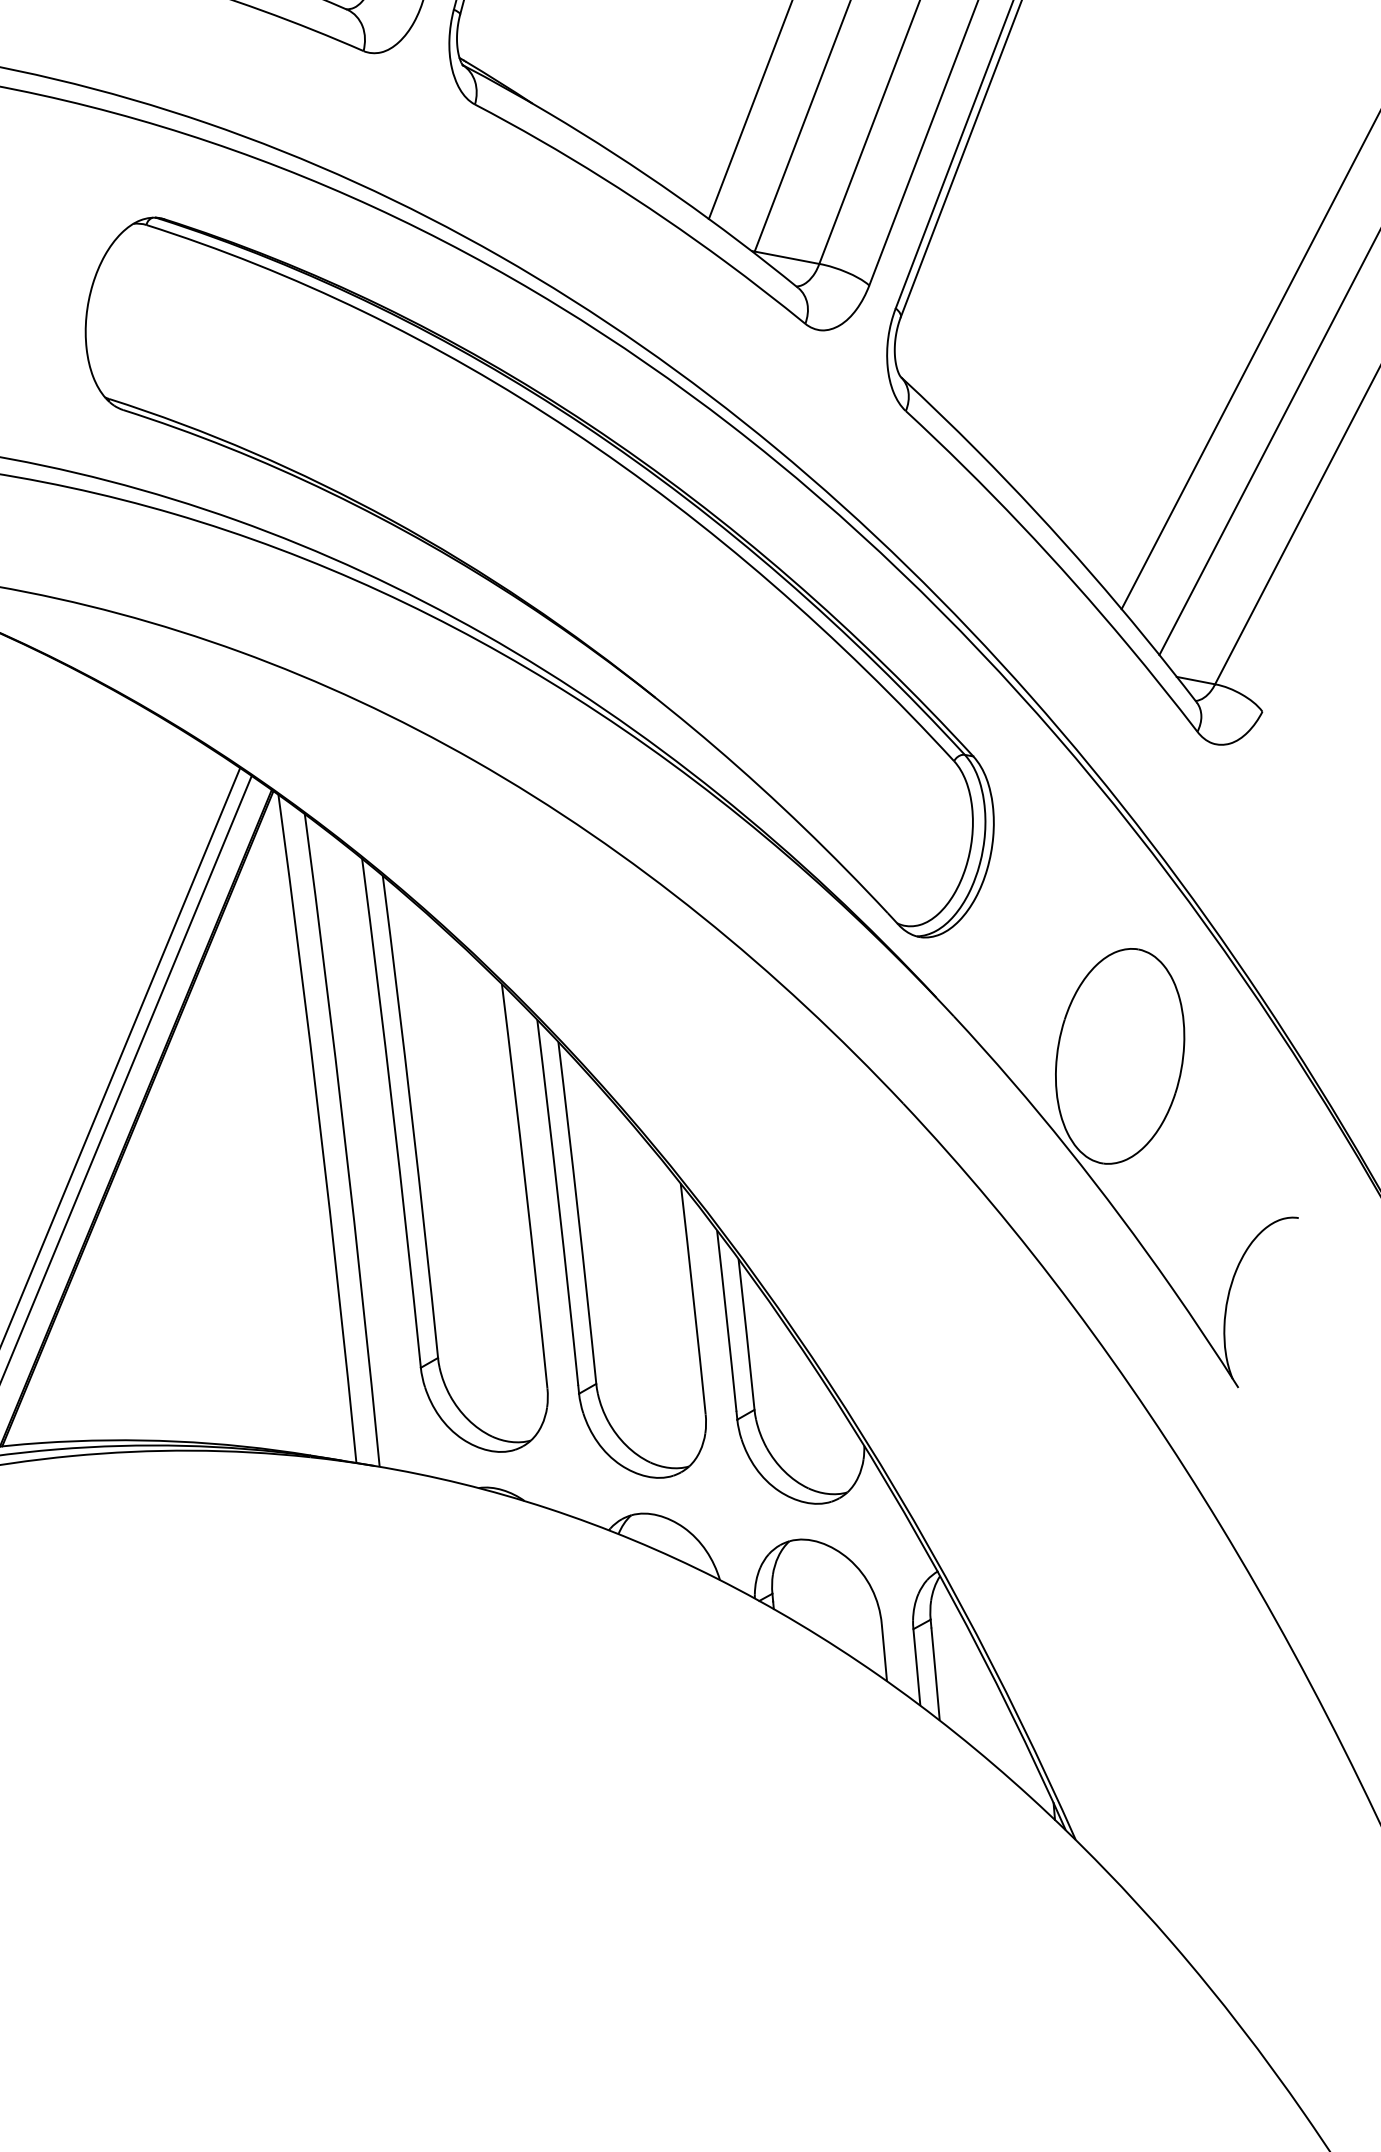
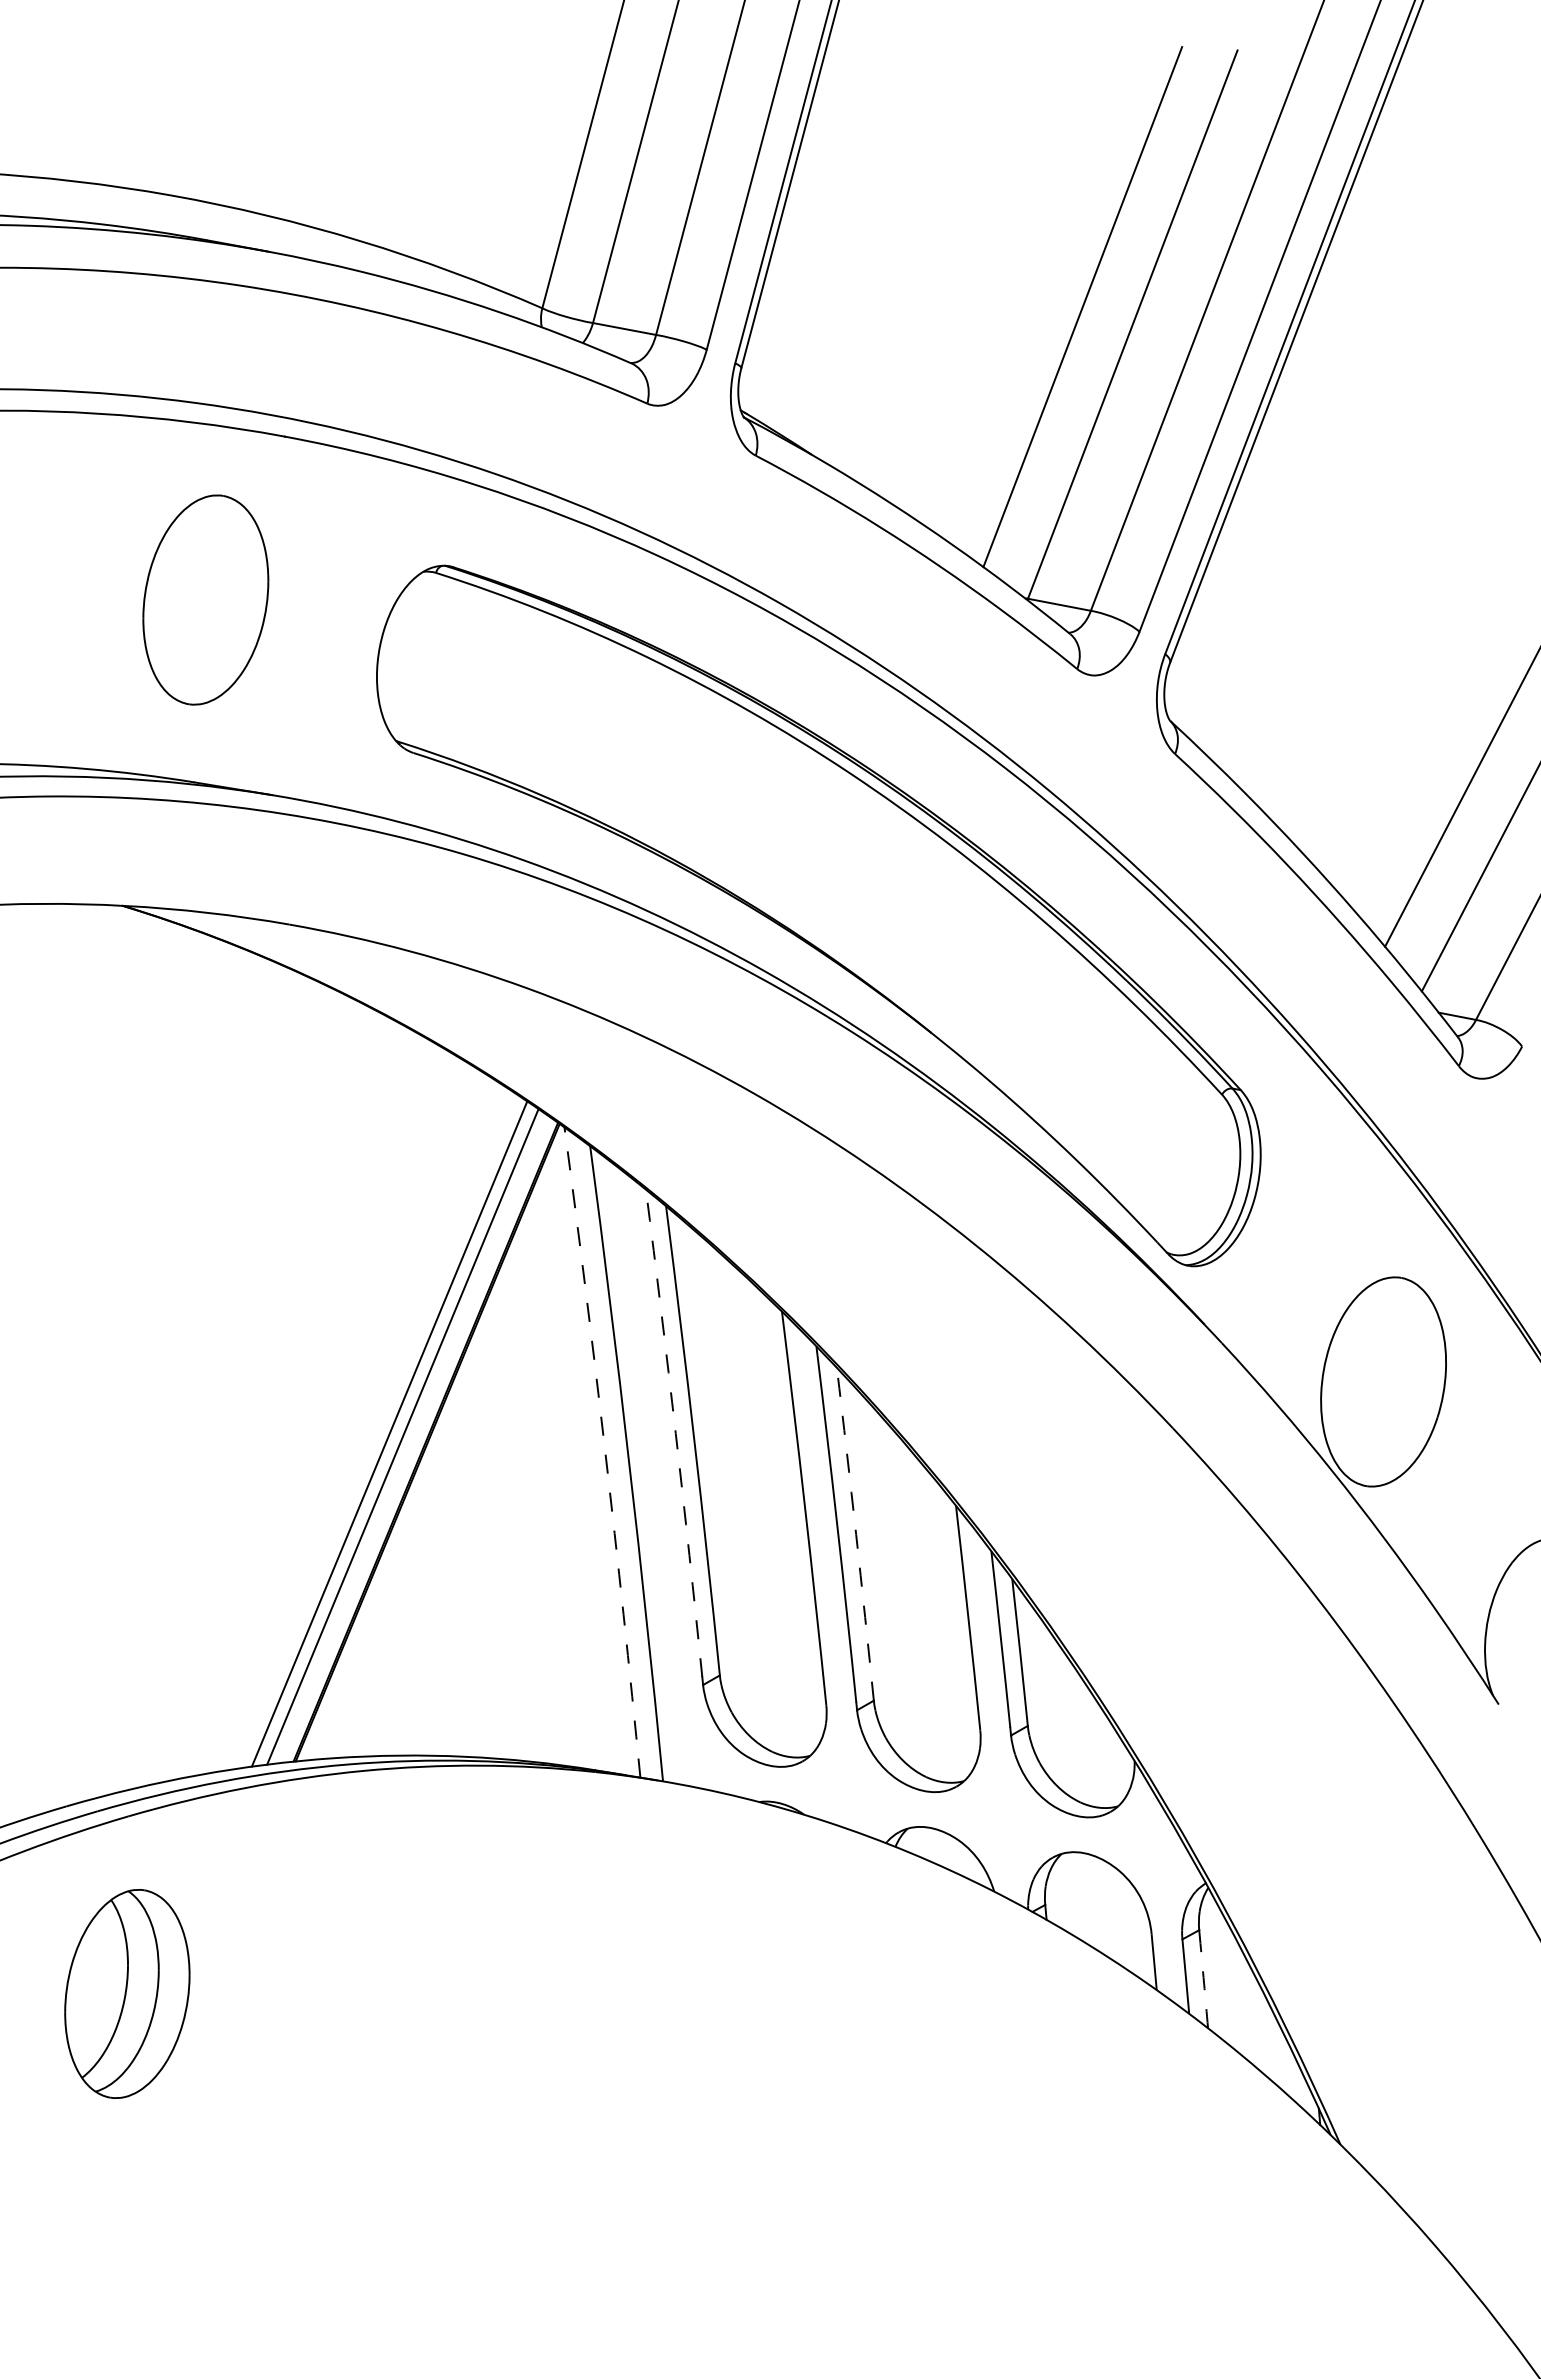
arc: (392, 1109) -> (675, 1433), solid -> dashed
arc: (320, 1128) -> (605, 1452), solid -> dashed
arc: (578, 1213) -> (856, 1534), solid -> dashed
arc: (936, 1674) -> (1204, 1983), solid -> dashed

